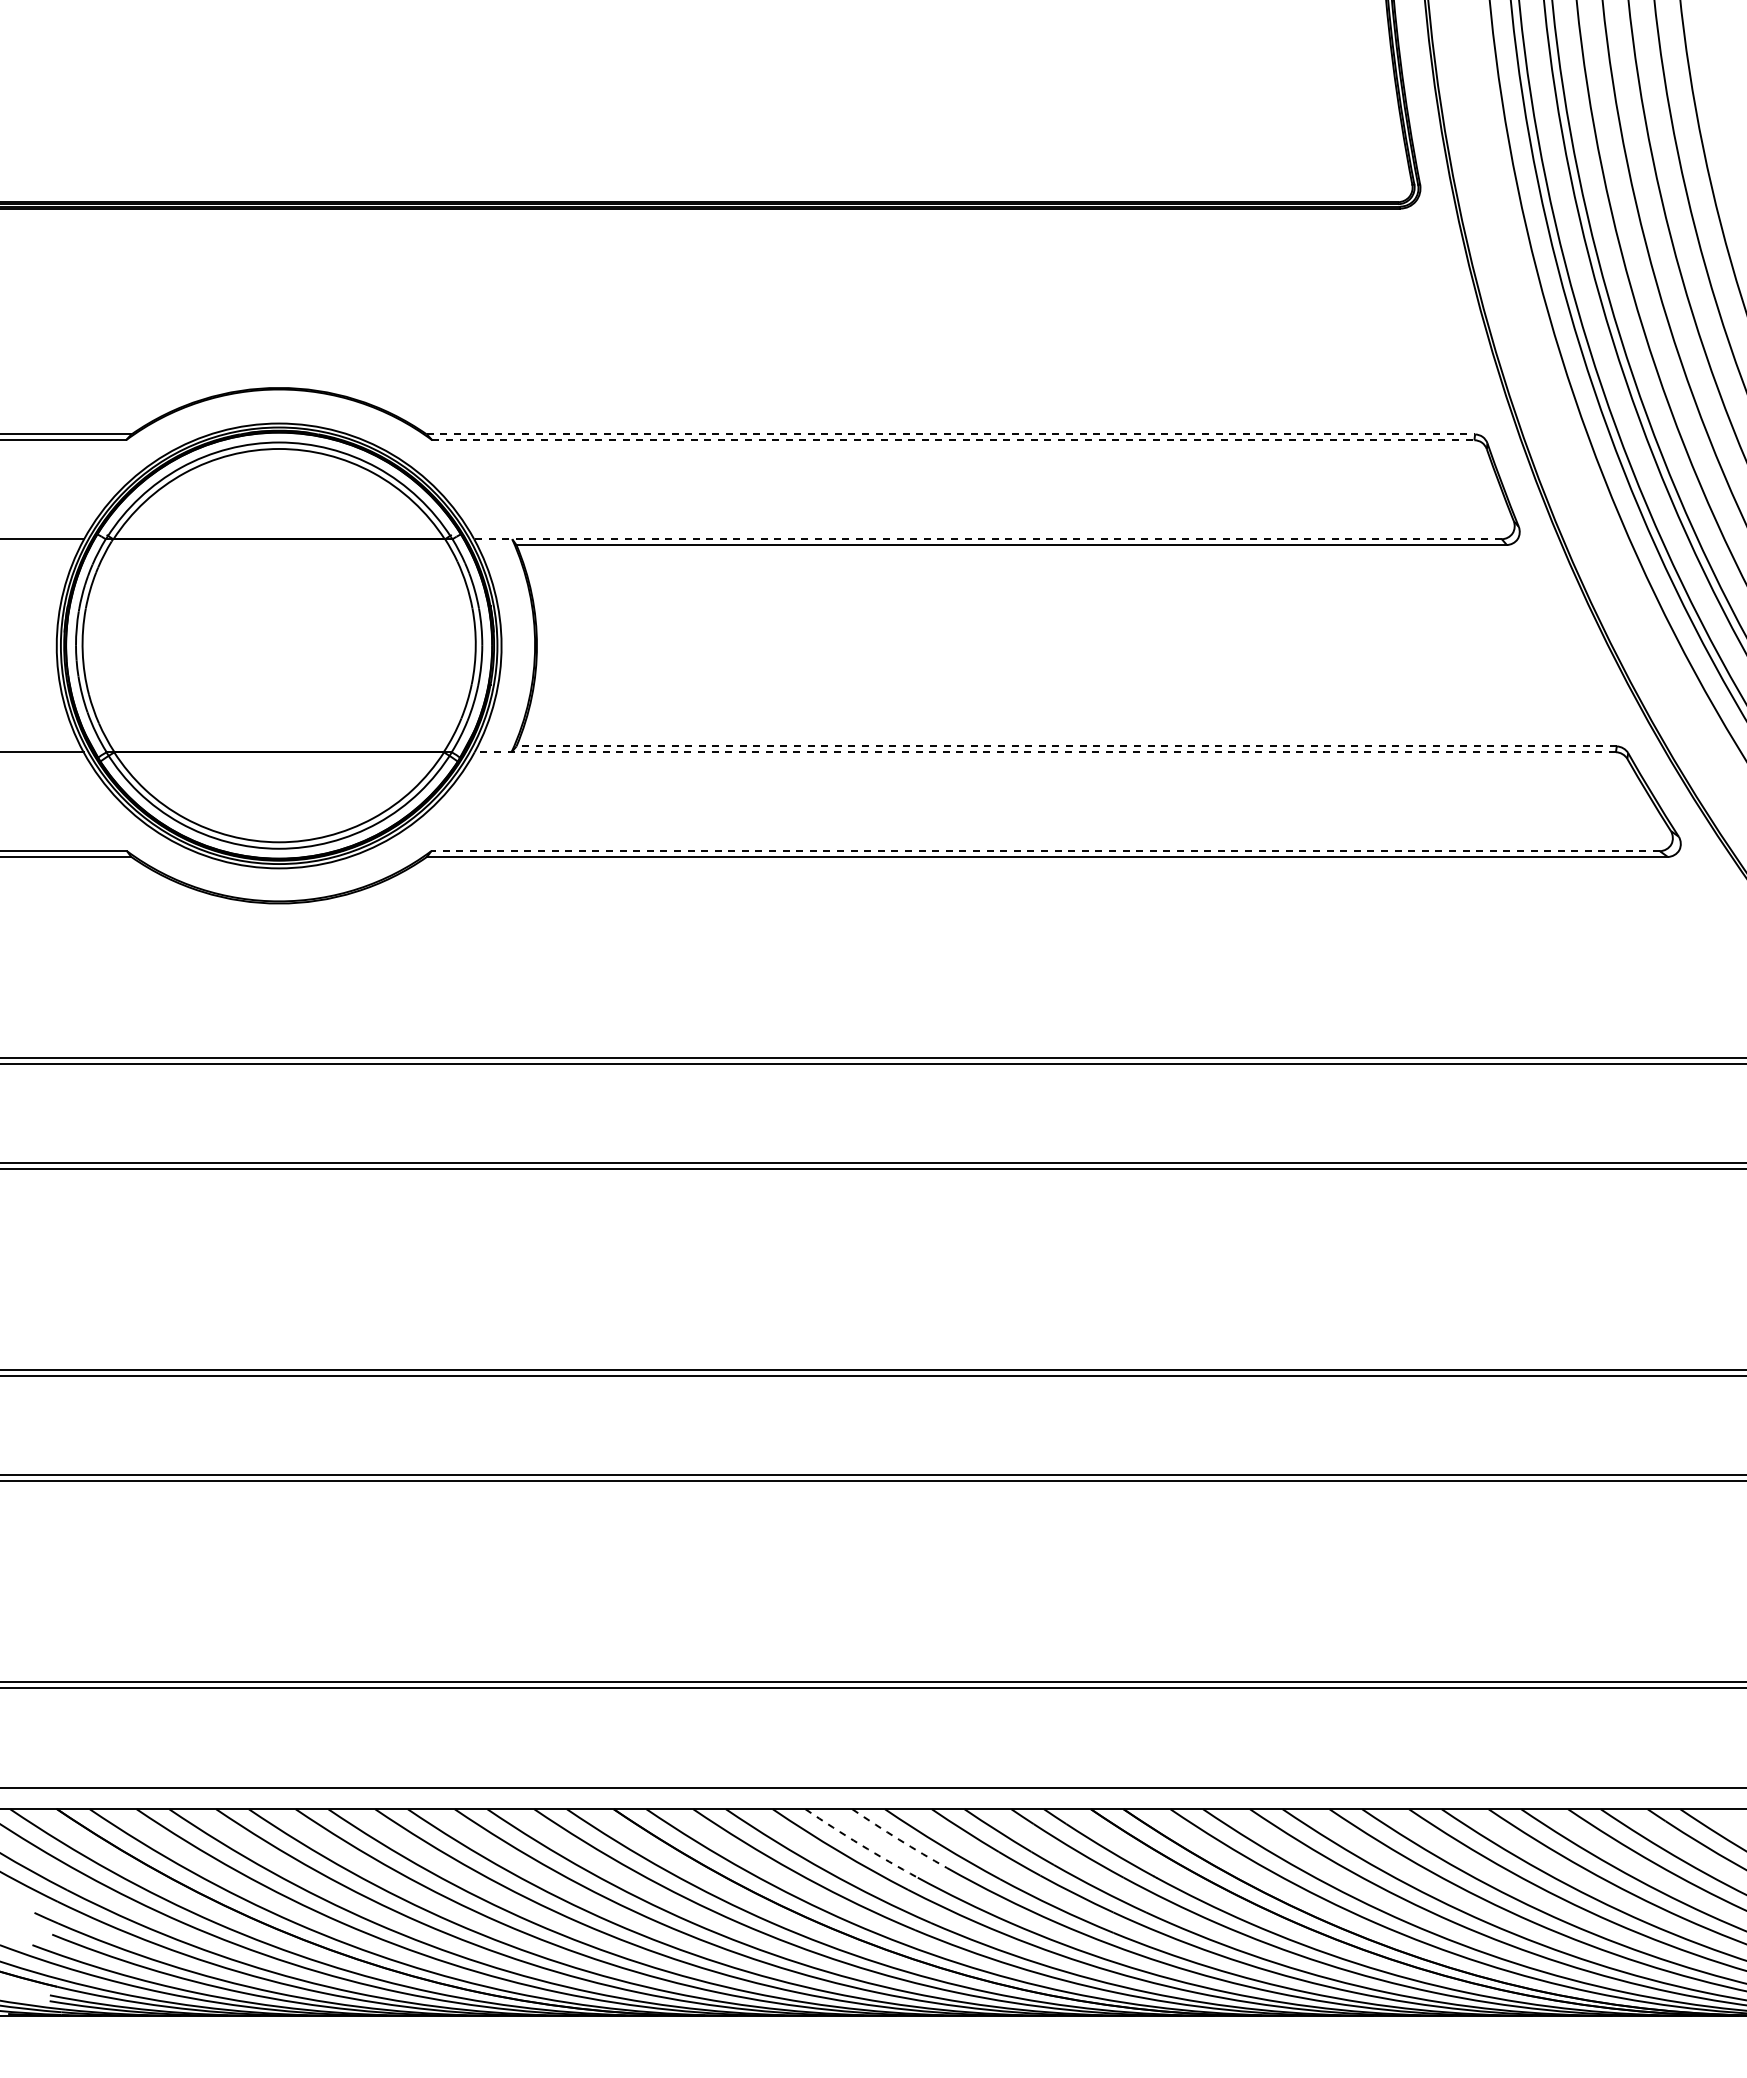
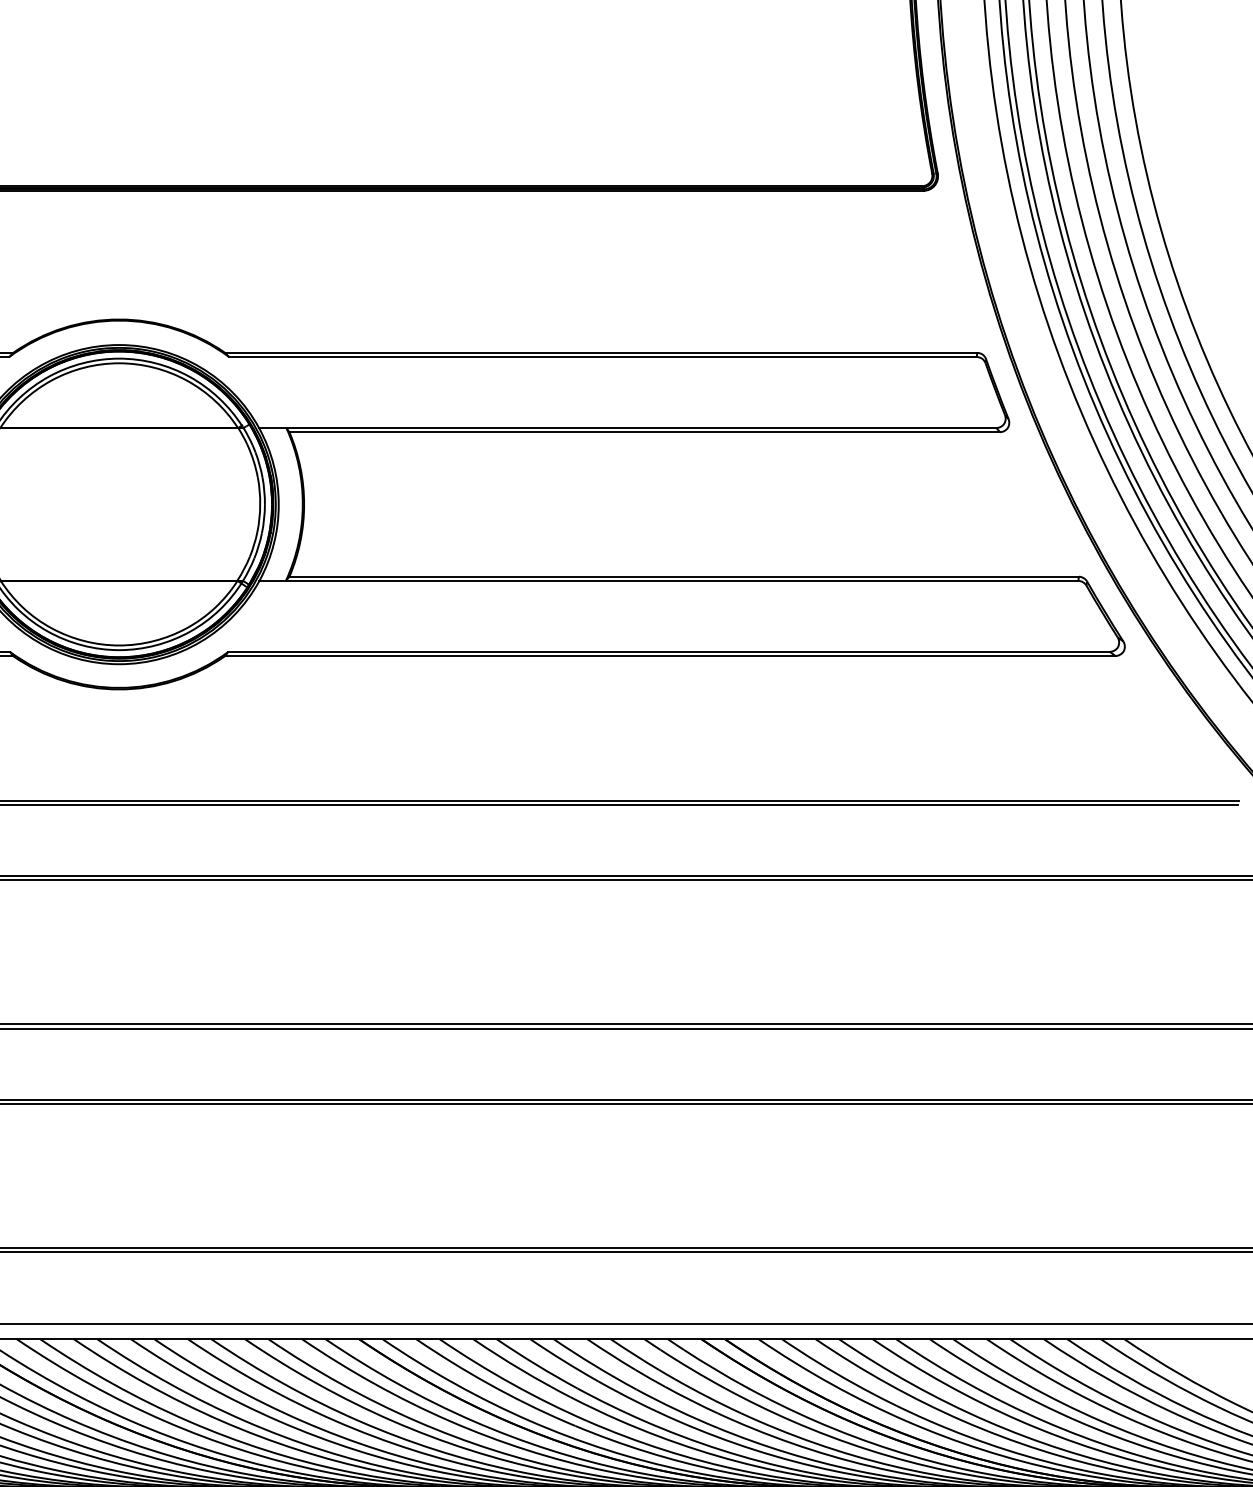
line: (951, 434) -> (601, 352), dashed -> solid
line: (953, 440) -> (603, 357), dashed -> solid
line: (988, 539) -> (628, 428), dashed -> solid
line: (1066, 746) -> (684, 576), dashed -> solid
line: (1045, 752) -> (669, 581), dashed -> solid
line: (1045, 851) -> (669, 652), dashed -> solid
arc: (899, 1839) -> (564, 1360), dashed -> solid
arc: (860, 1844) -> (536, 1364), dashed -> solid

